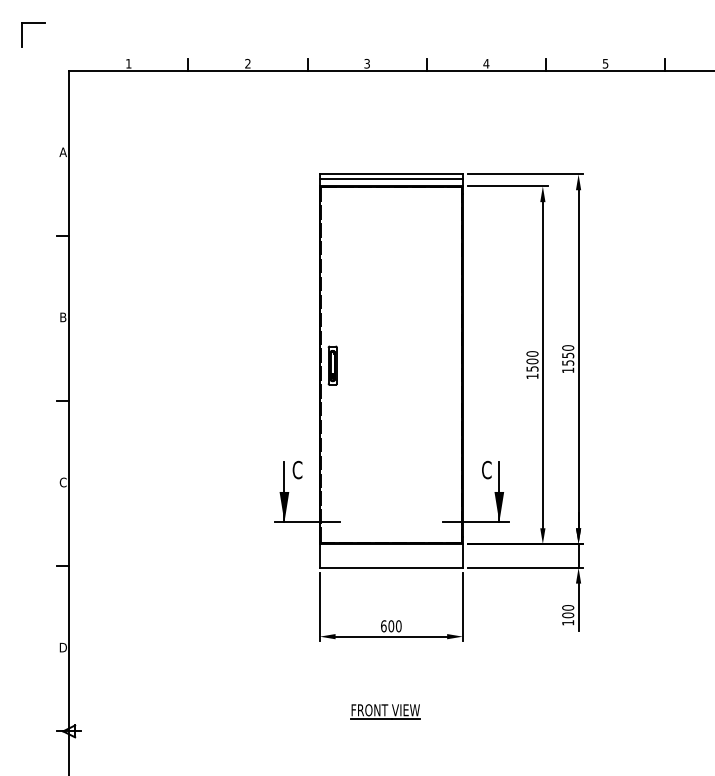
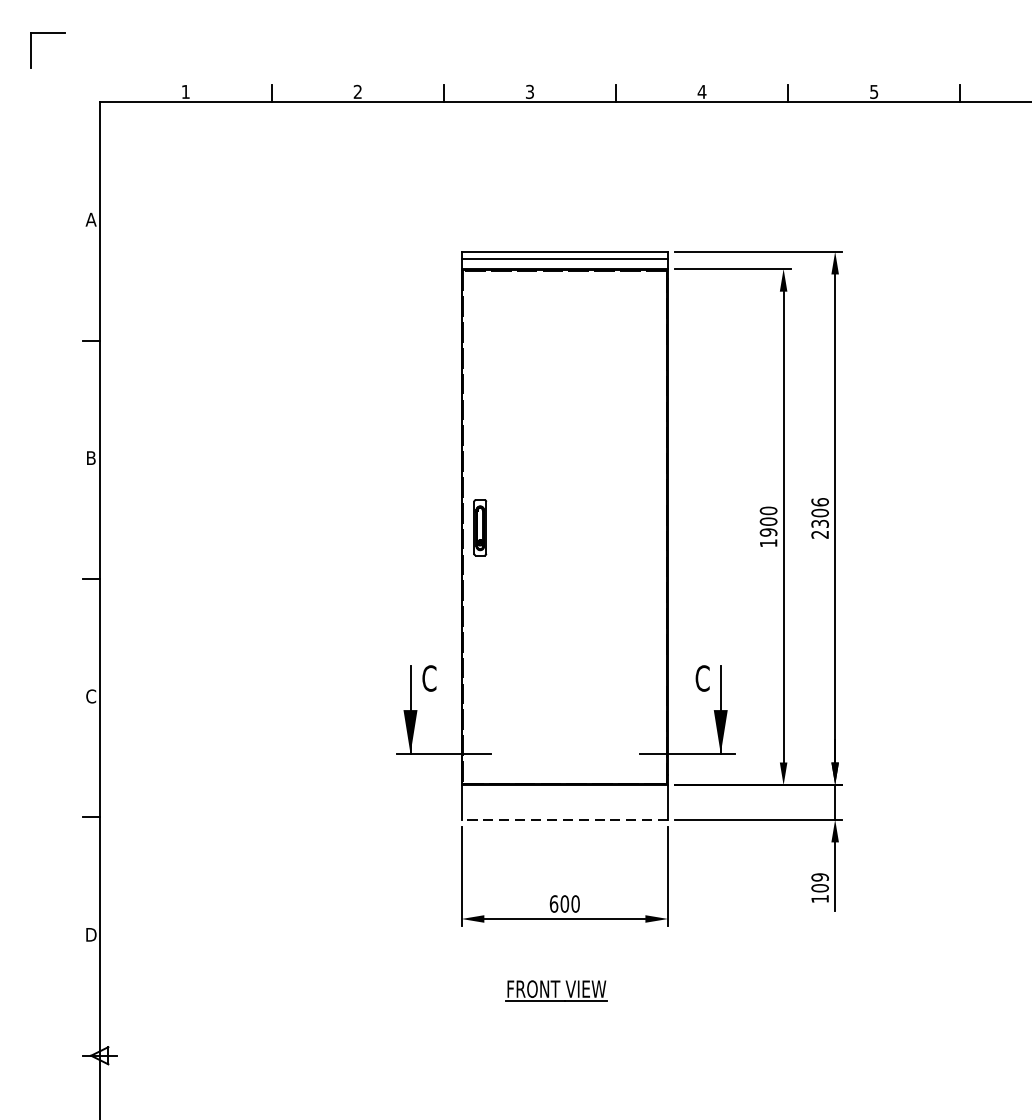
text: (568, 359) -> (820, 518), 1550 -> 2306
text: (532, 368) -> (768, 531), 1500 -> 1900
line: (391, 567) -> (565, 819), solid -> dashed
text: (568, 607) -> (820, 876), 100 -> 109
part: (385, 711) -> (556, 990), moved

